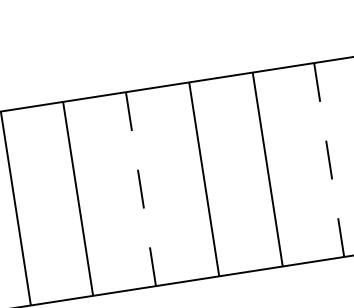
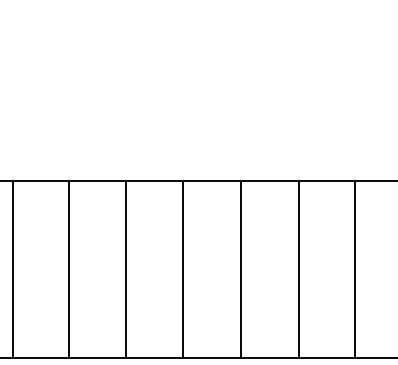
line: (328, 159) -> (354, 269), dashed -> solid
line: (141, 188) -> (183, 269), dashed -> solid

